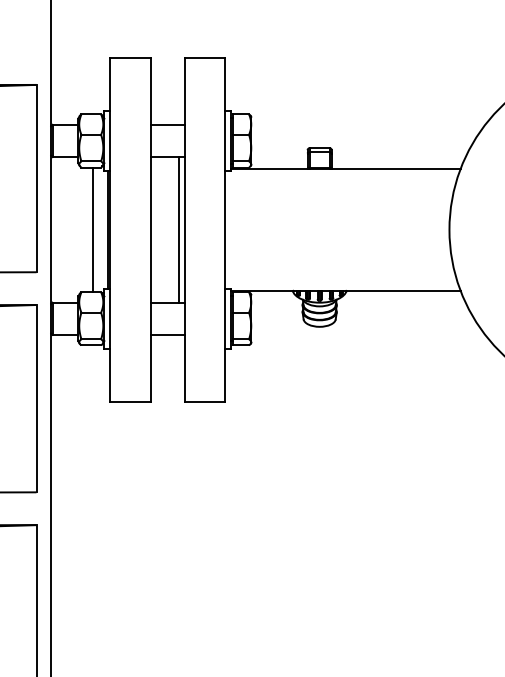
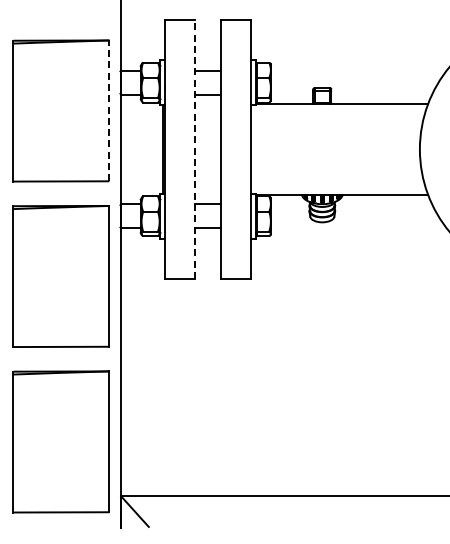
line: (36, 178) -> (109, 110), solid -> dashed
line: (151, 228) -> (195, 148), solid -> dashed
line: (93, 229) -> (152, 149), removed
line: (178, 229) -> (216, 149), removed

